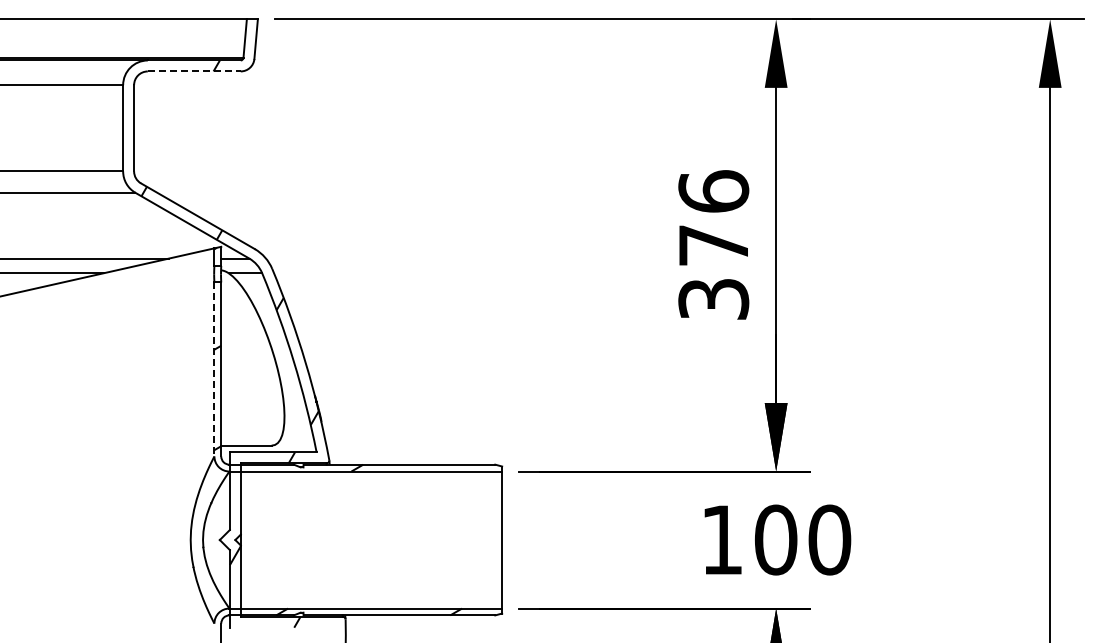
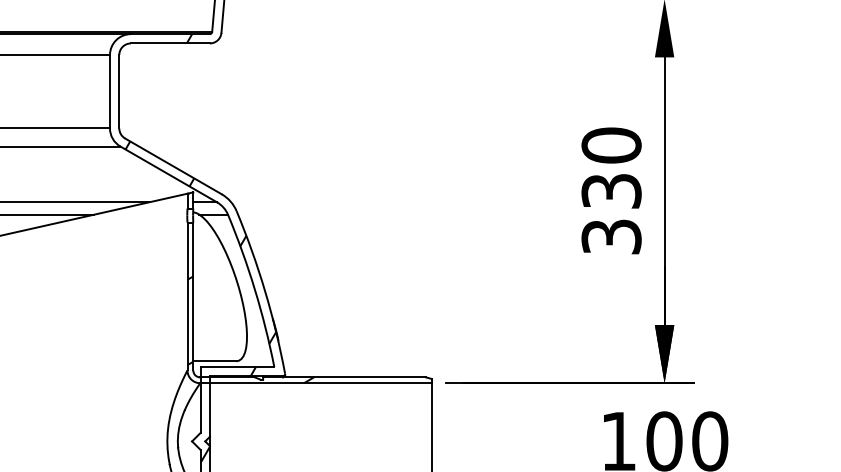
line: (194, 71) -> (170, 43), dashed -> solid
text: (713, 217) -> (611, 167), 376 -> 330
line: (214, 369) -> (187, 296), dashed -> solid

